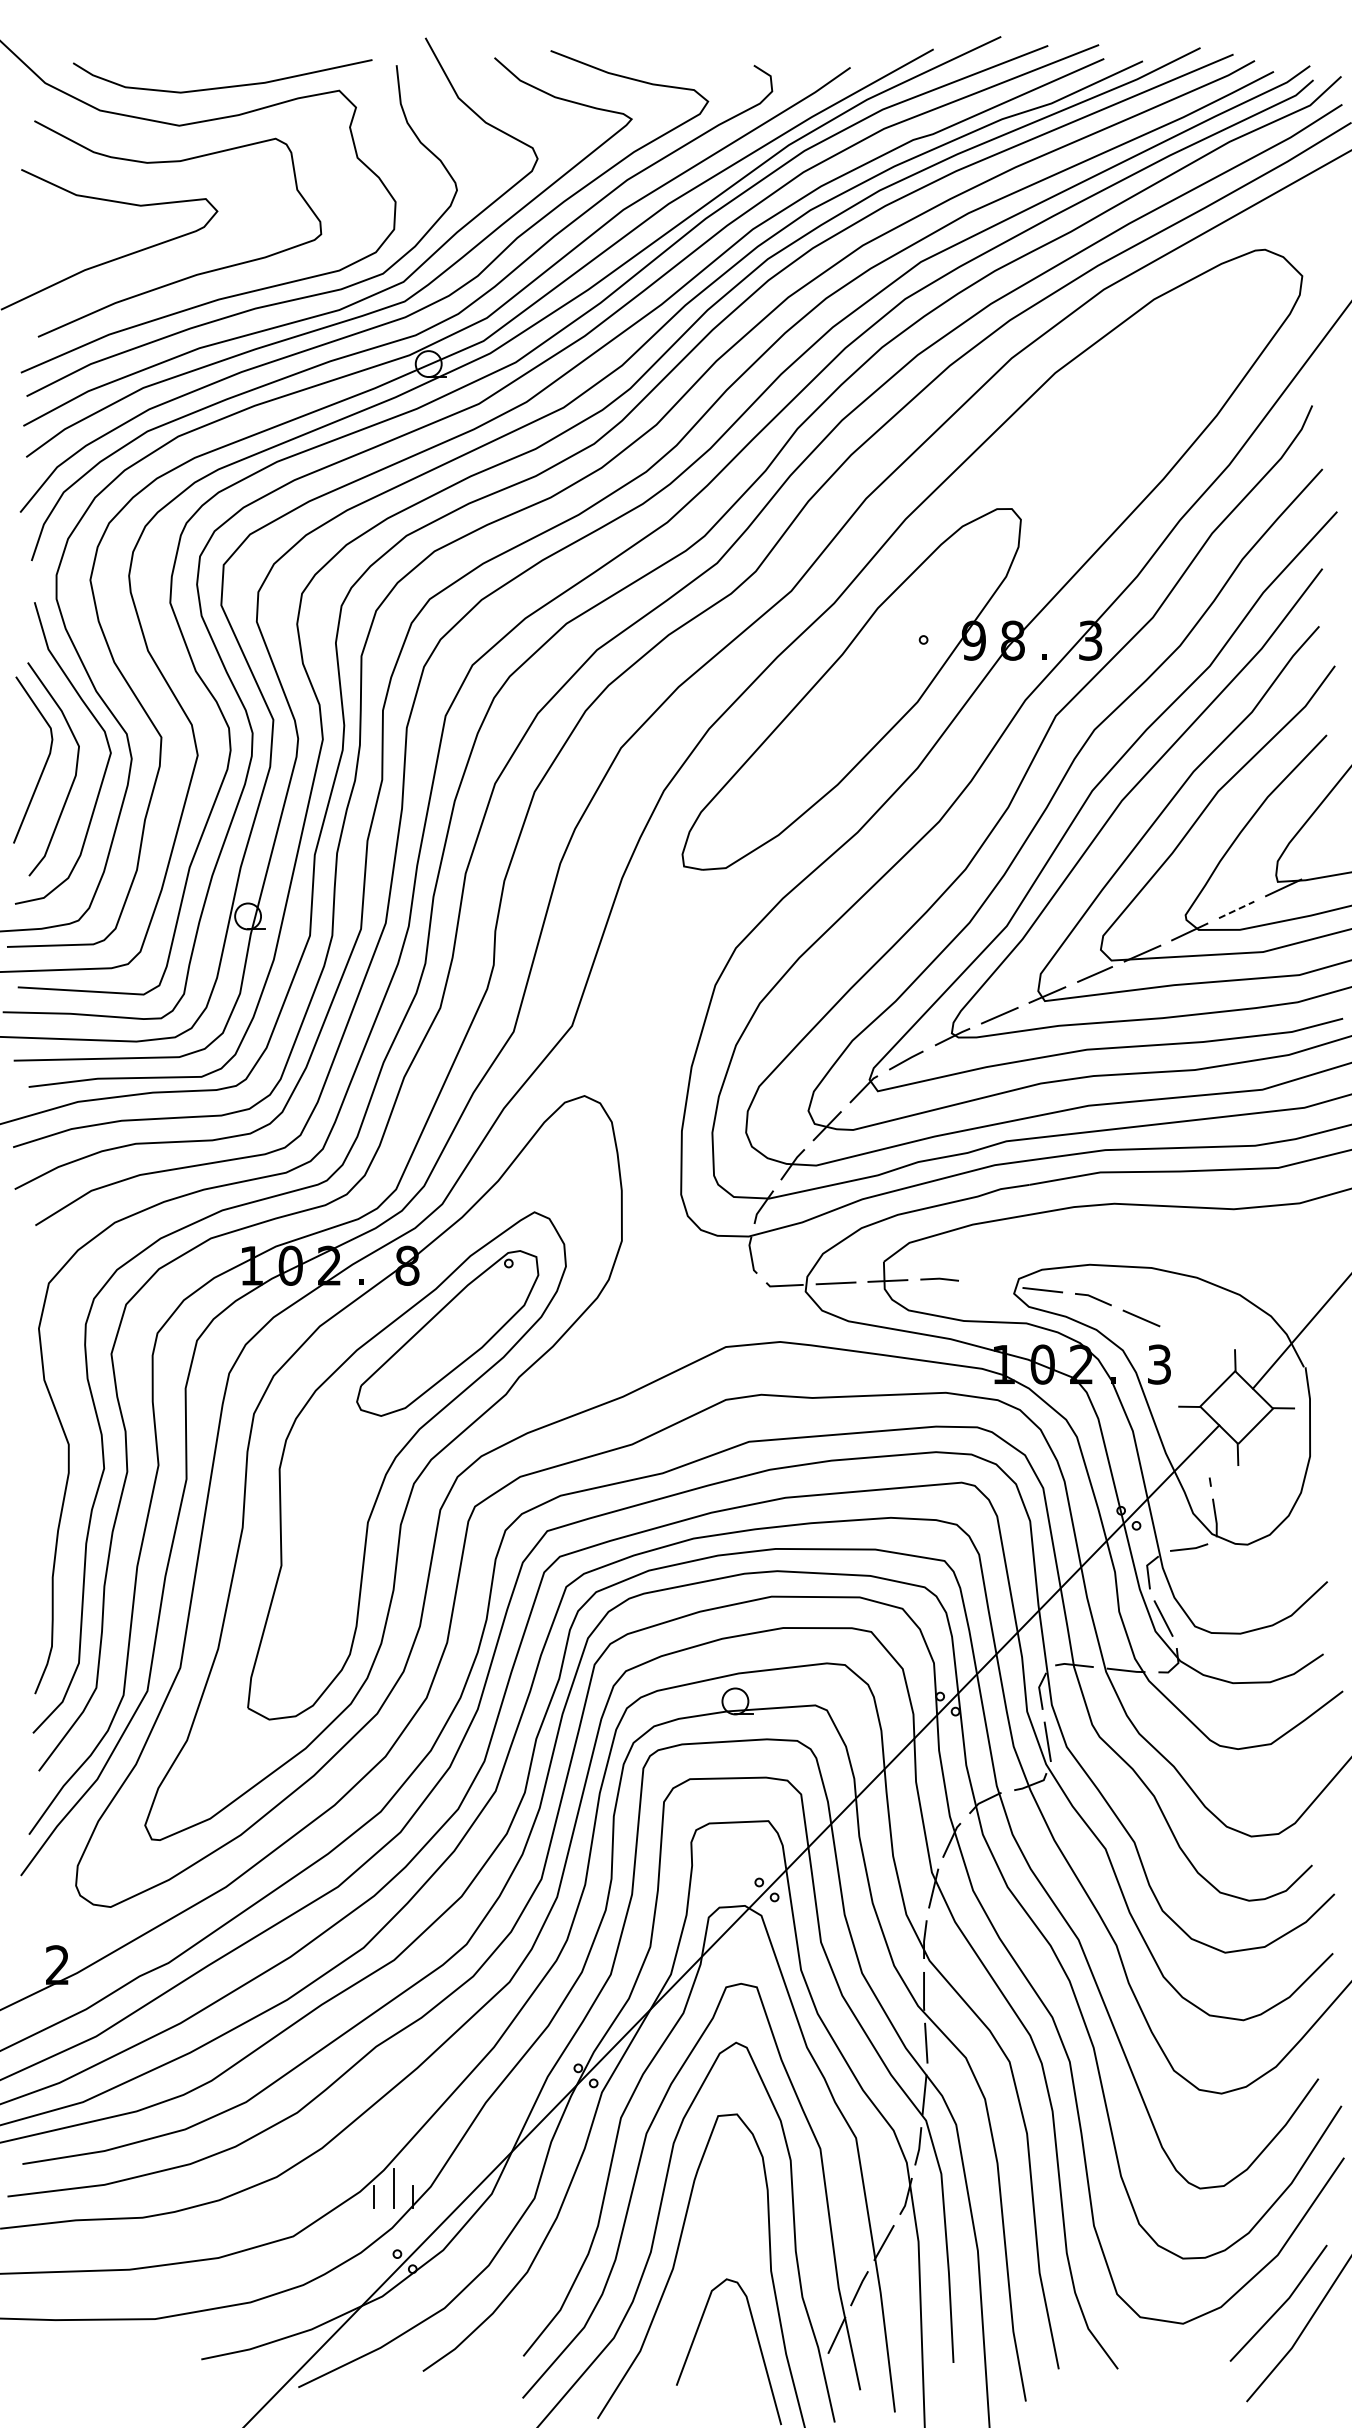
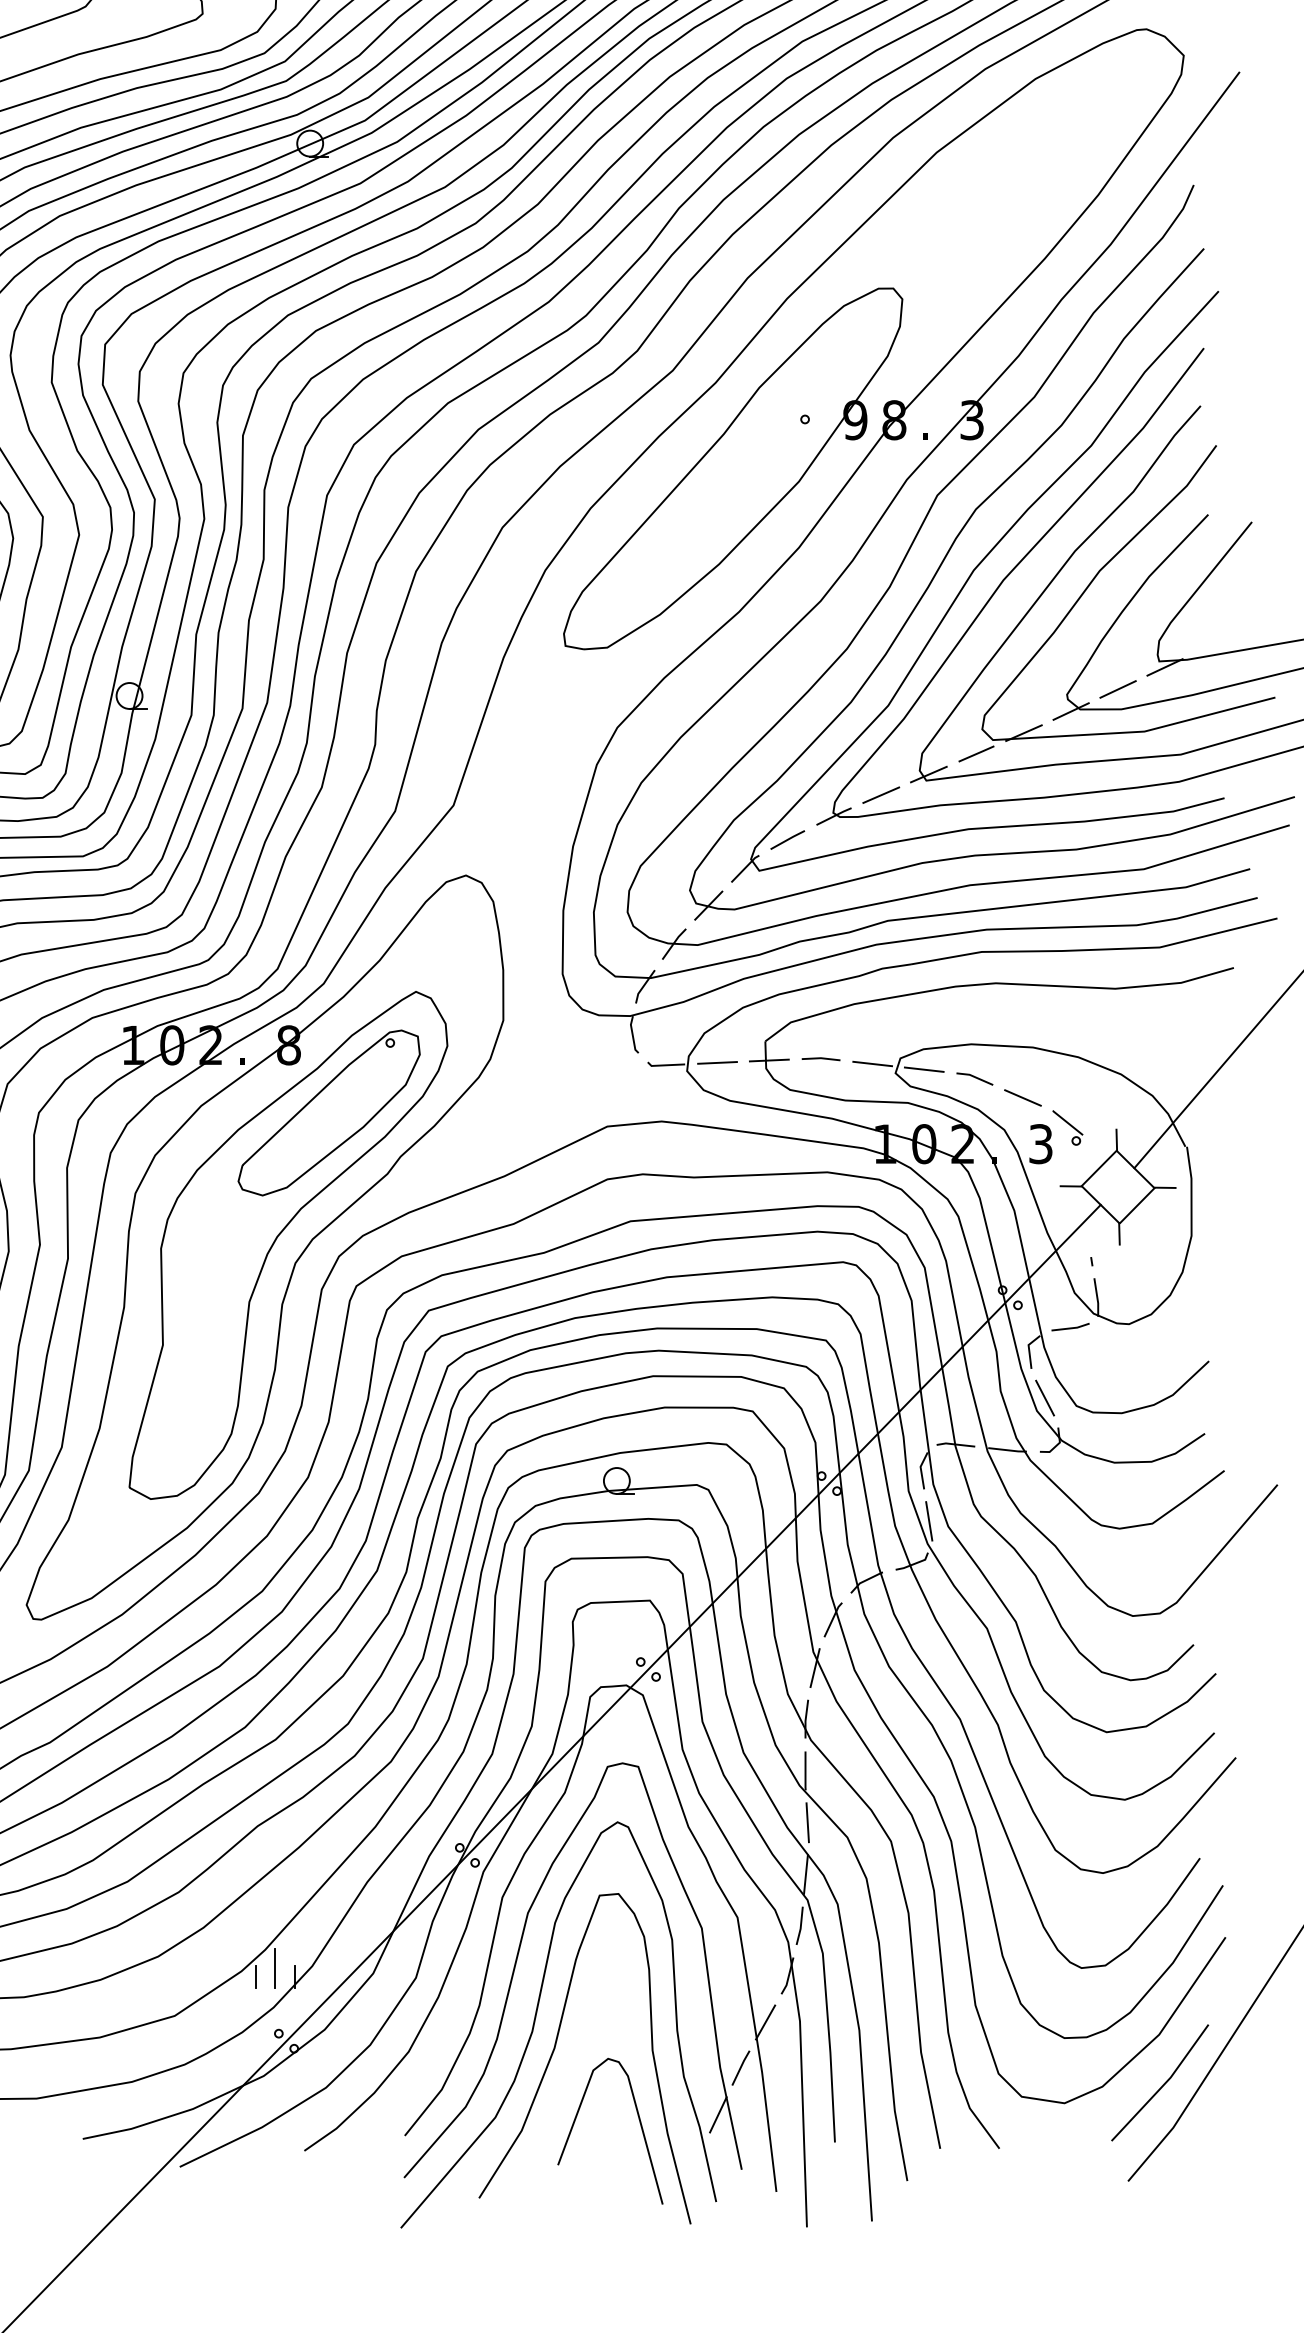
line: (1237, 909) -> (1118, 689), dashed -> solid
line: (990, 1284) -> (871, 1064), added
part: (1186, 1348) -> (1067, 1128), added

